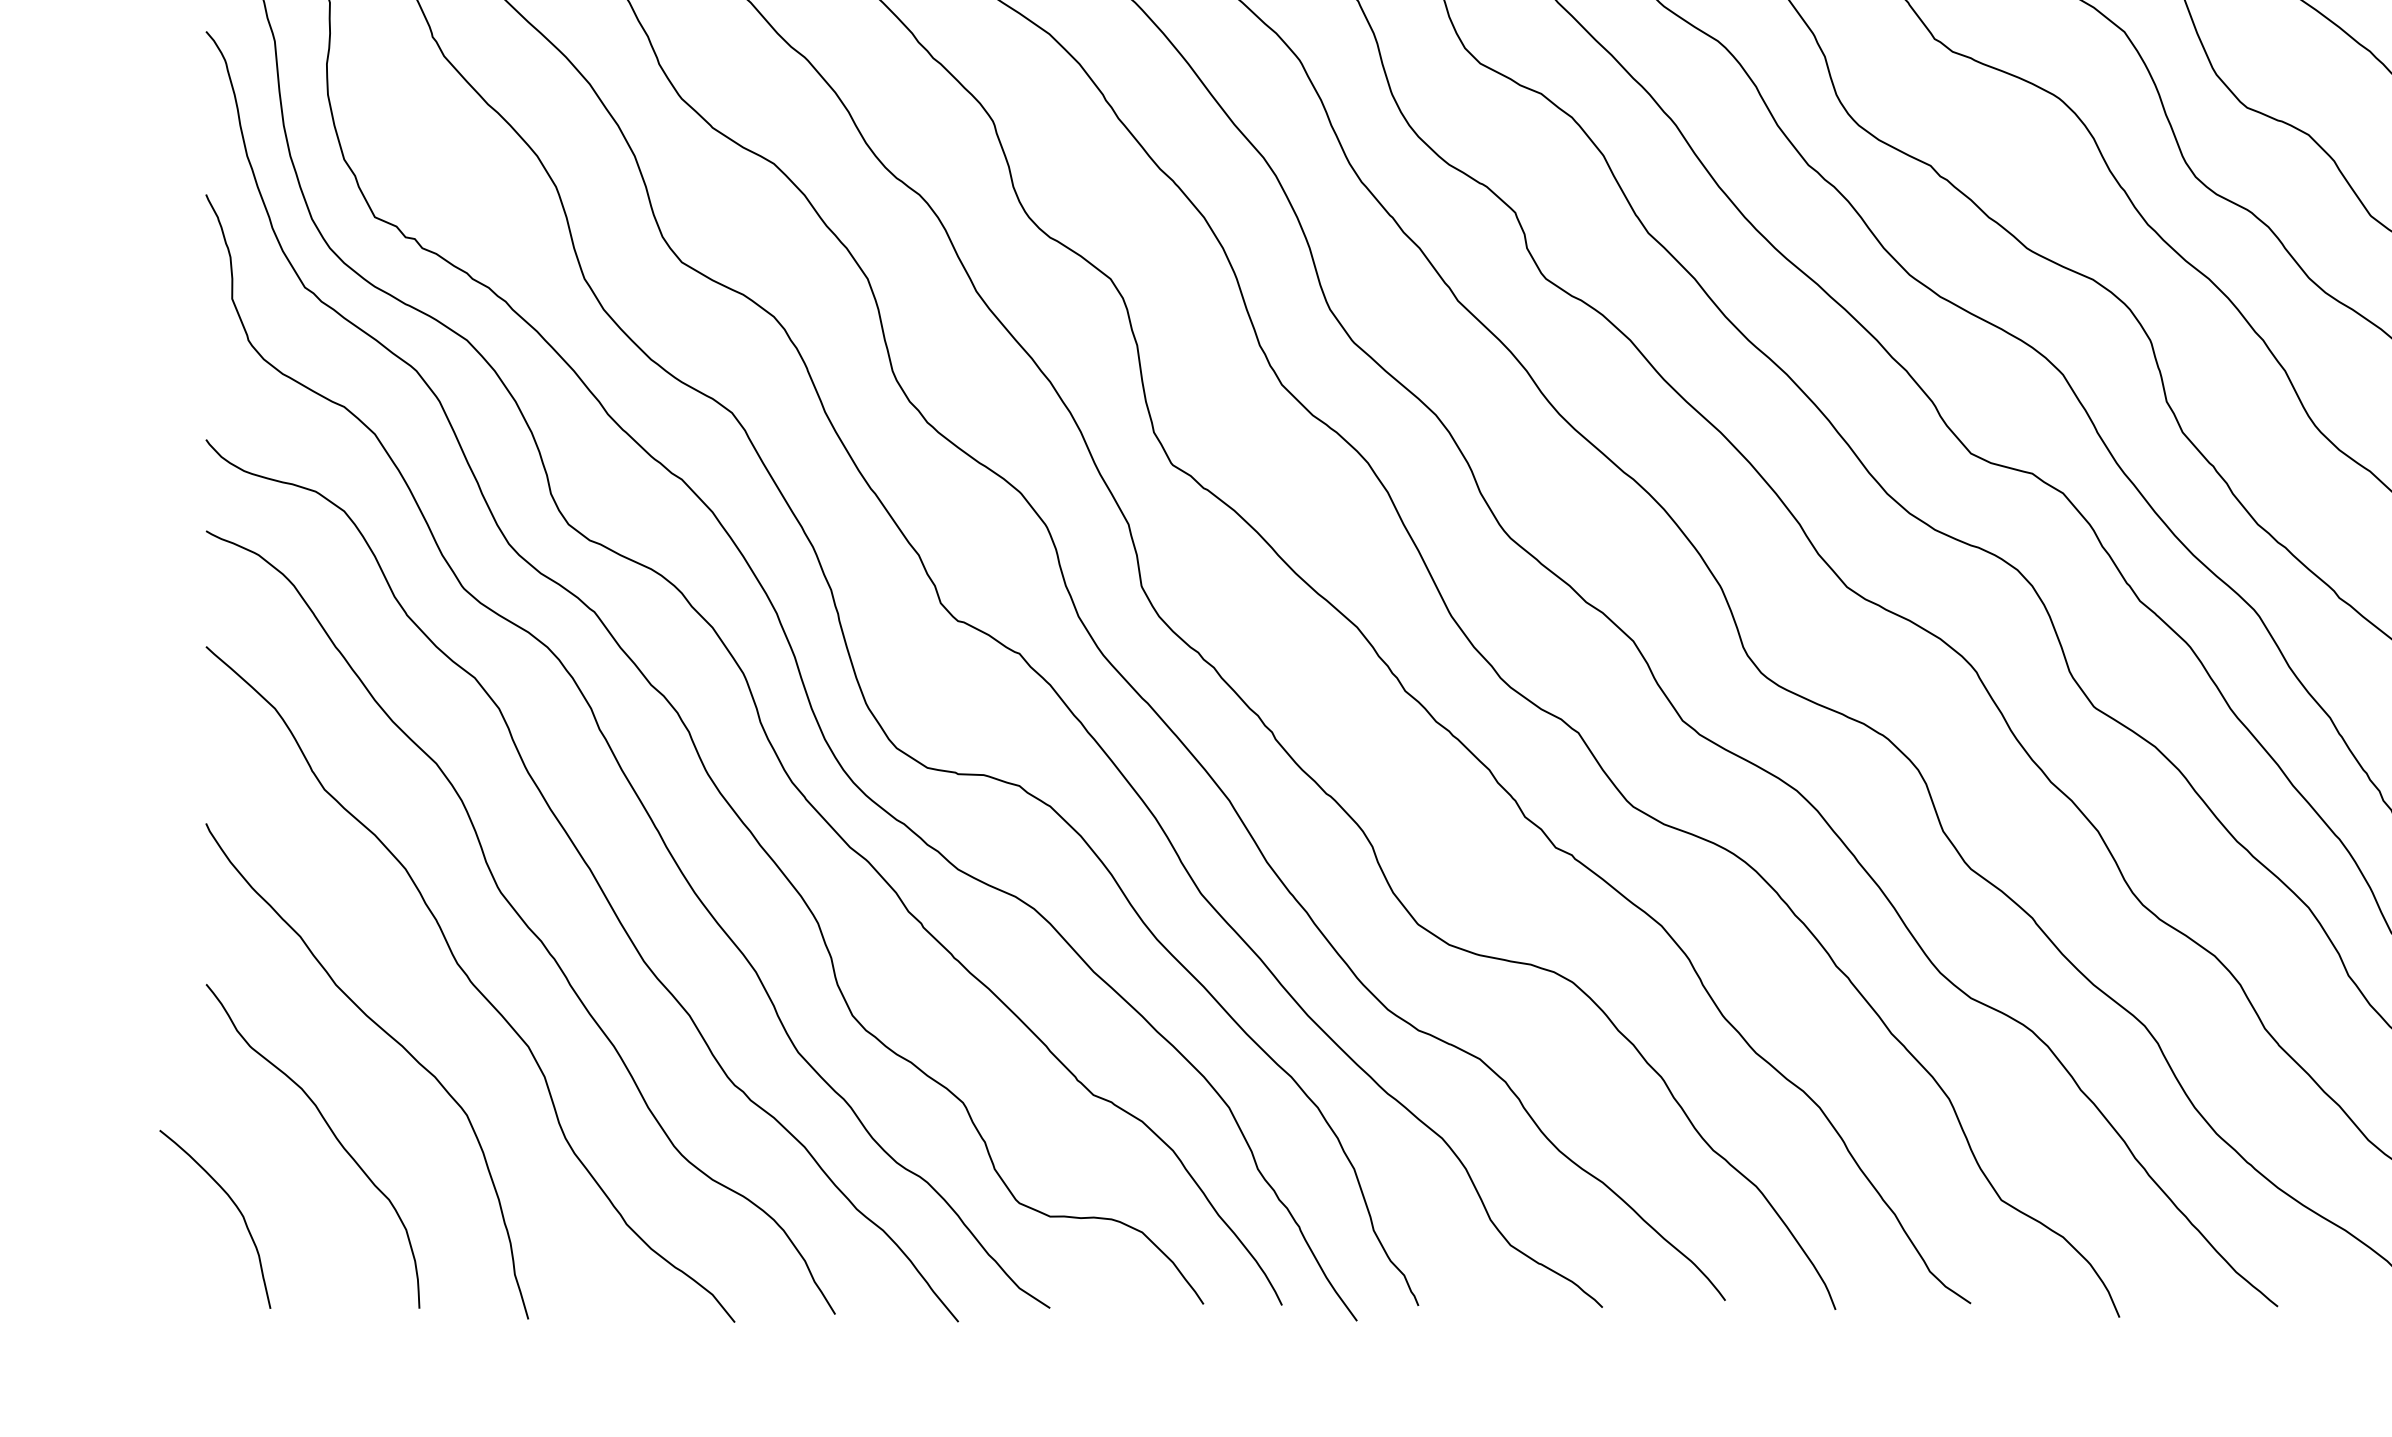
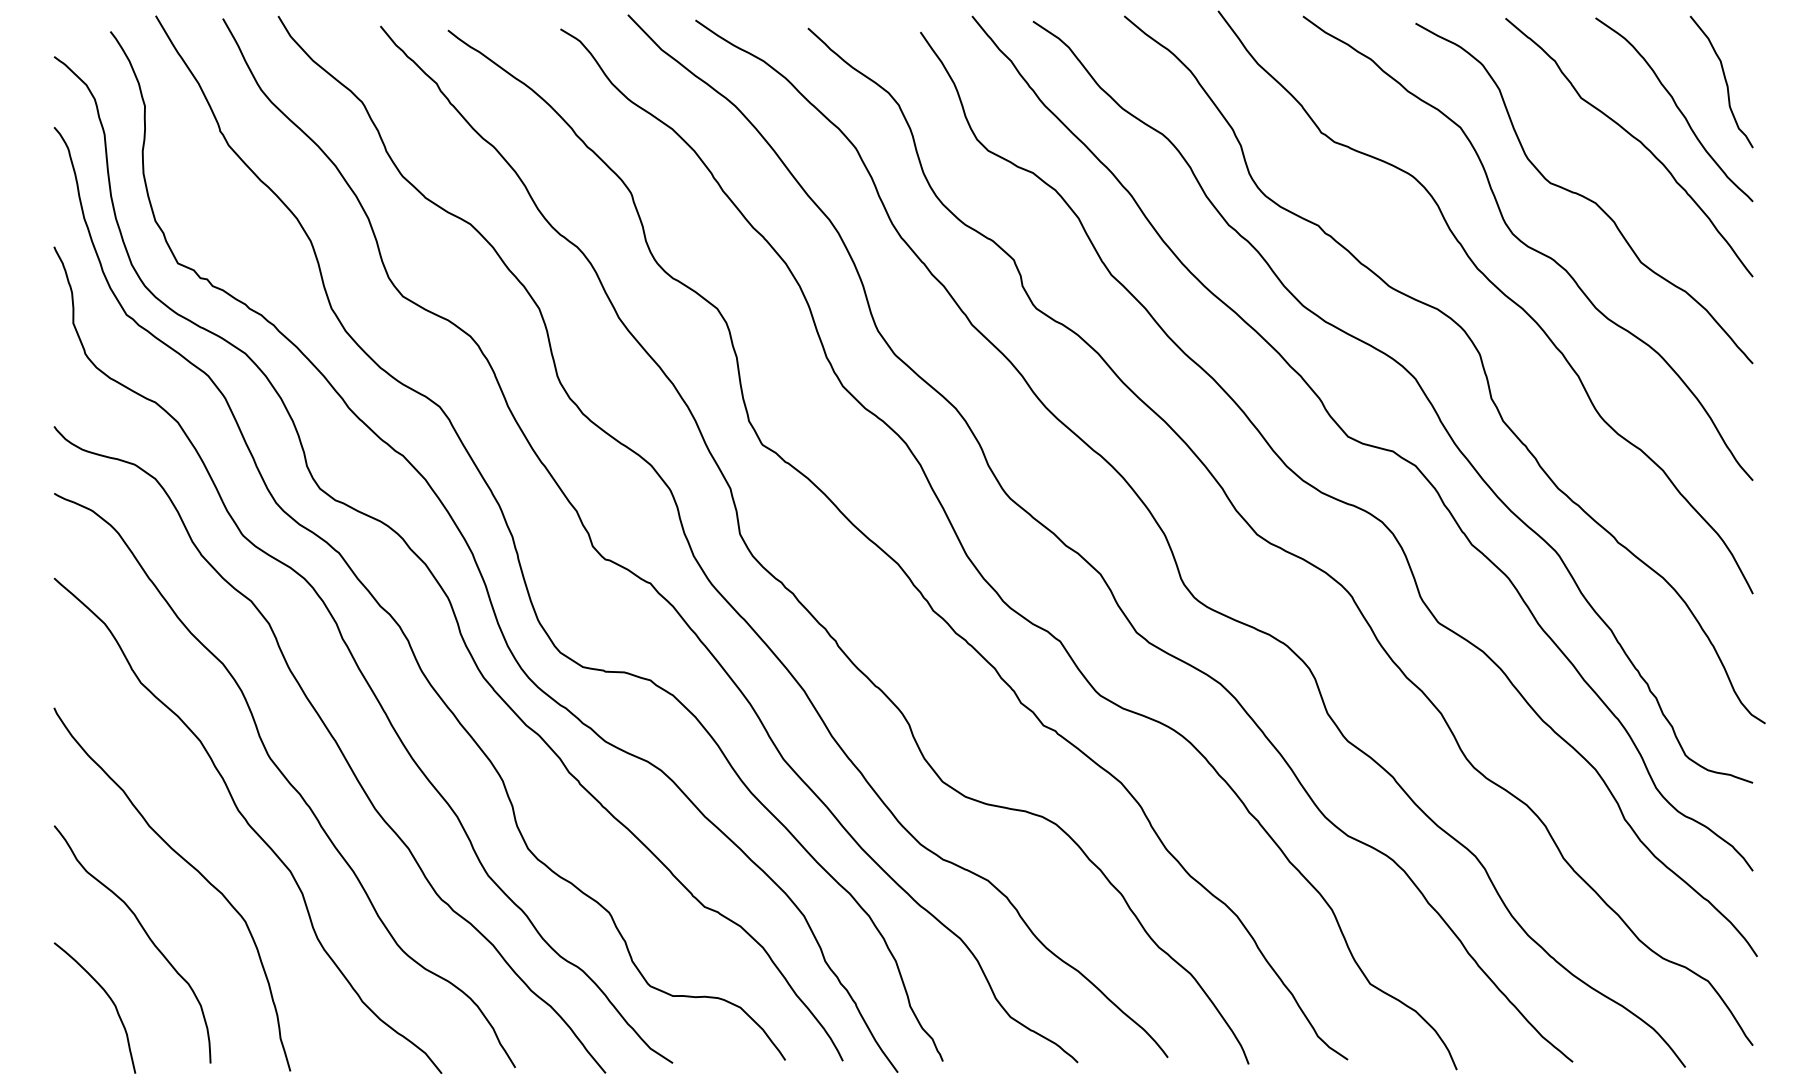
curve: (232, 1203) -> (107, 996), moved

